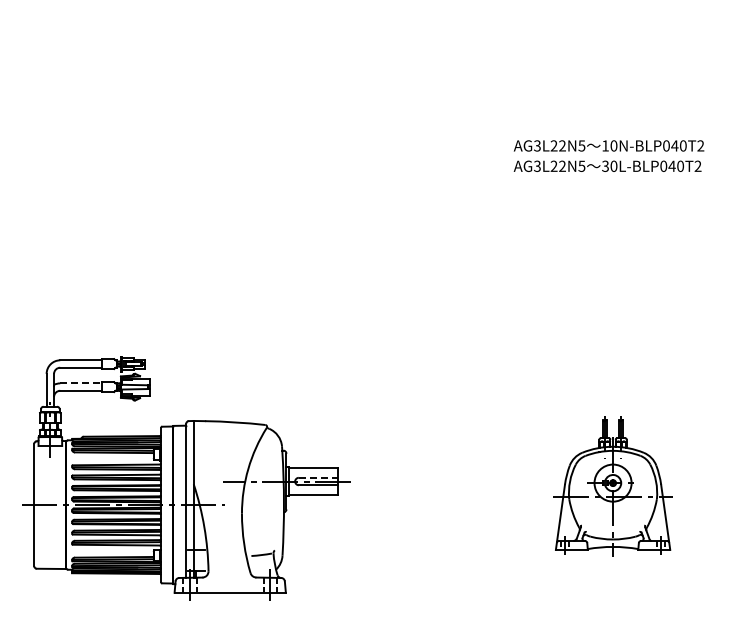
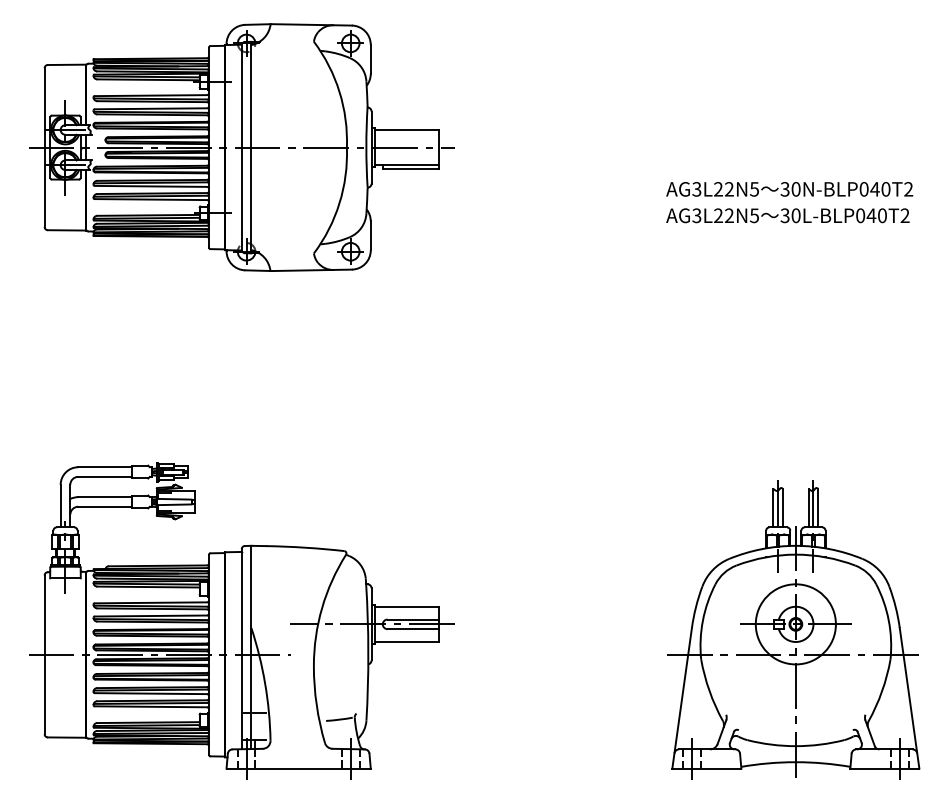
part: (186, 113) -> (241, 147), added
text: (605, 145) -> (785, 188), 10N-BLP040T2 -> 30N-BLP040T2
line: (81, 383) -> (105, 497), dashed -> solid
line: (318, 477) -> (413, 619), dashed -> solid
part: (611, 485) -> (792, 629), size x1.67

